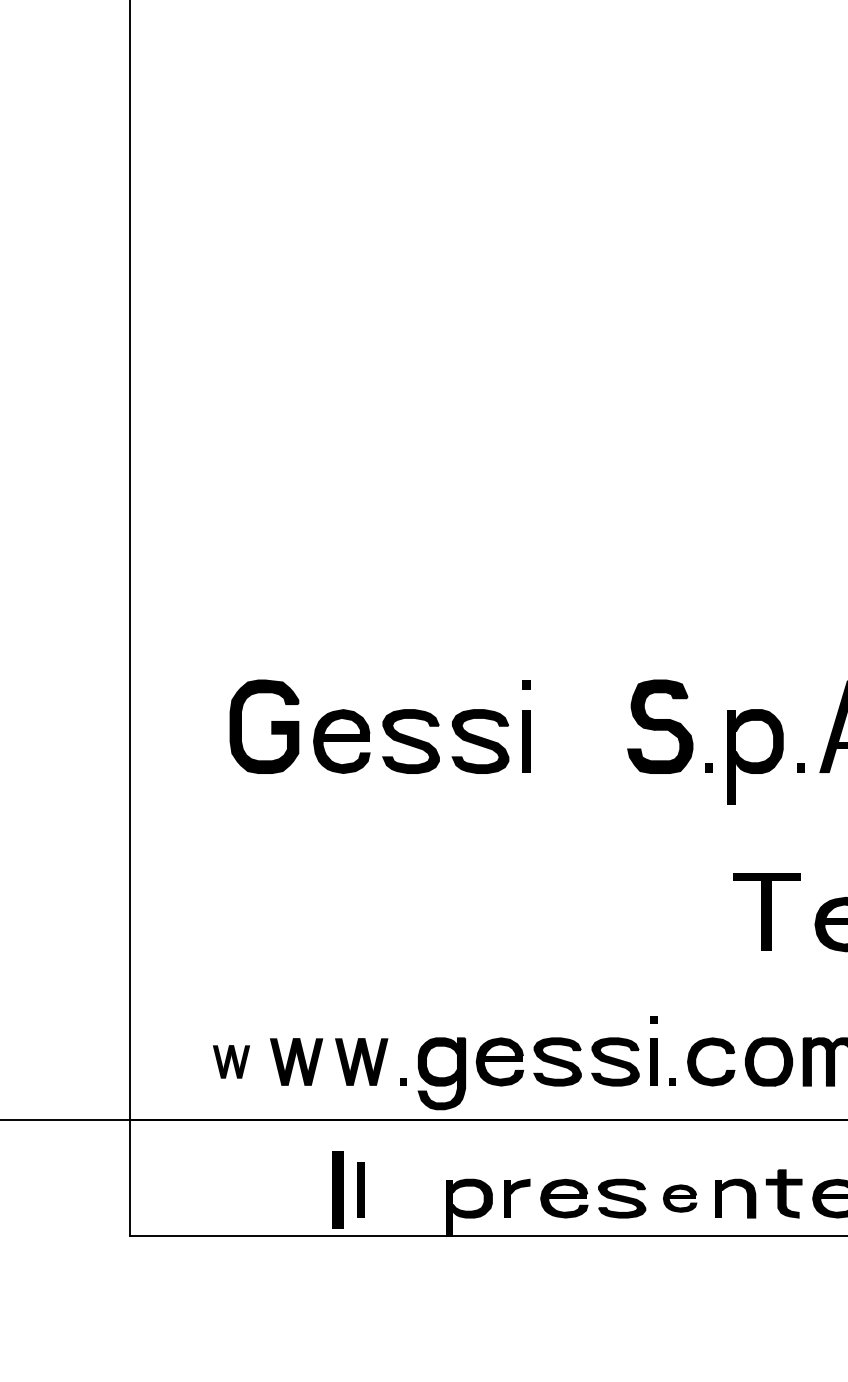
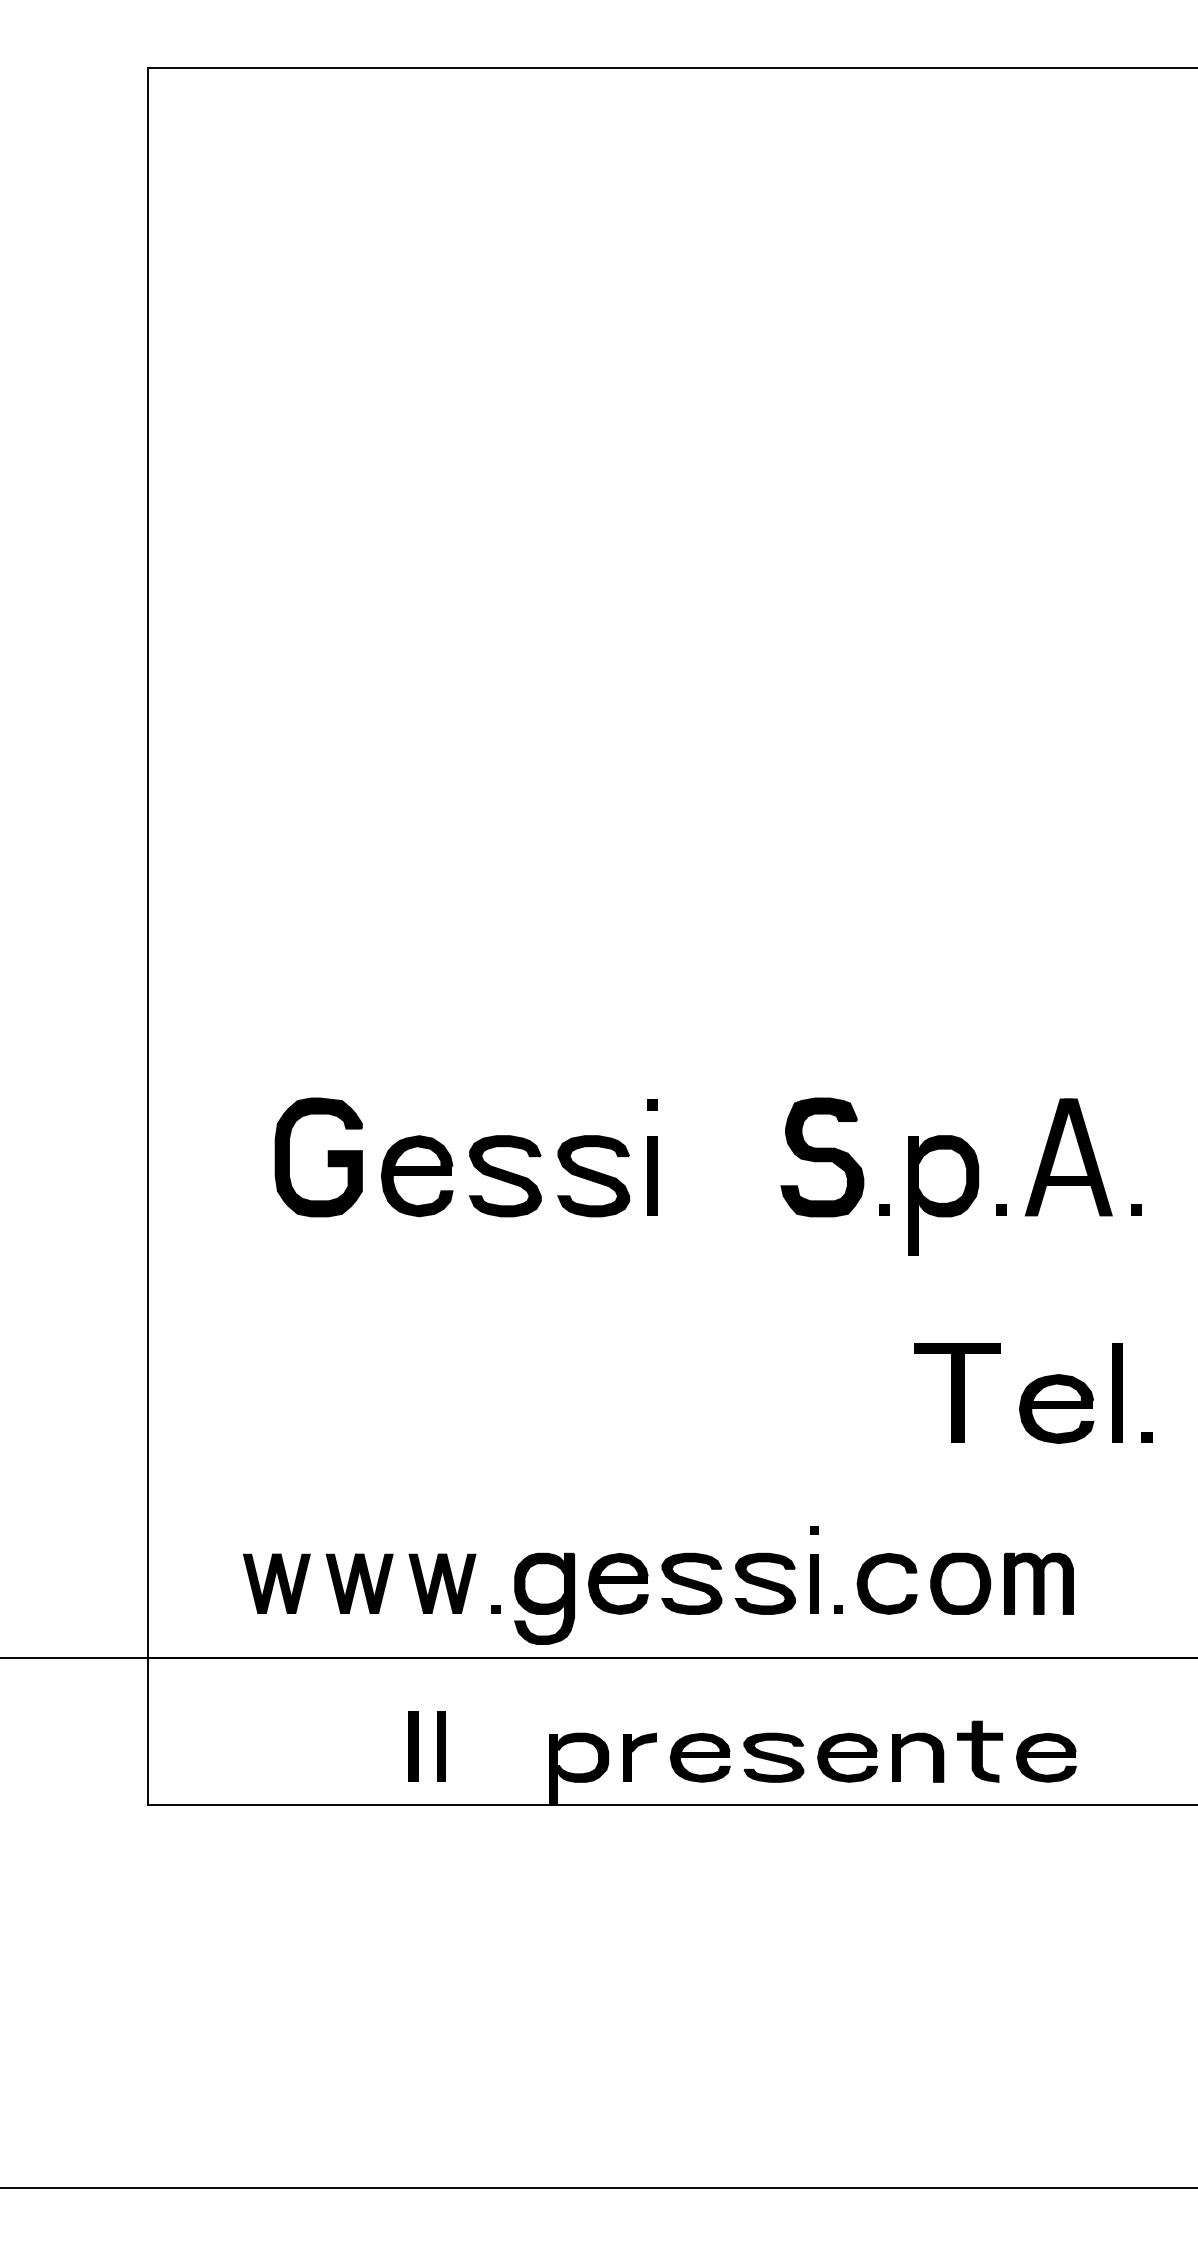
part: (231, 1061) -> (276, 1583), size x1.43
part: (338, 1189) -> (413, 1746), size x0.71
part: (680, 1198) -> (847, 1757), size x1.43

